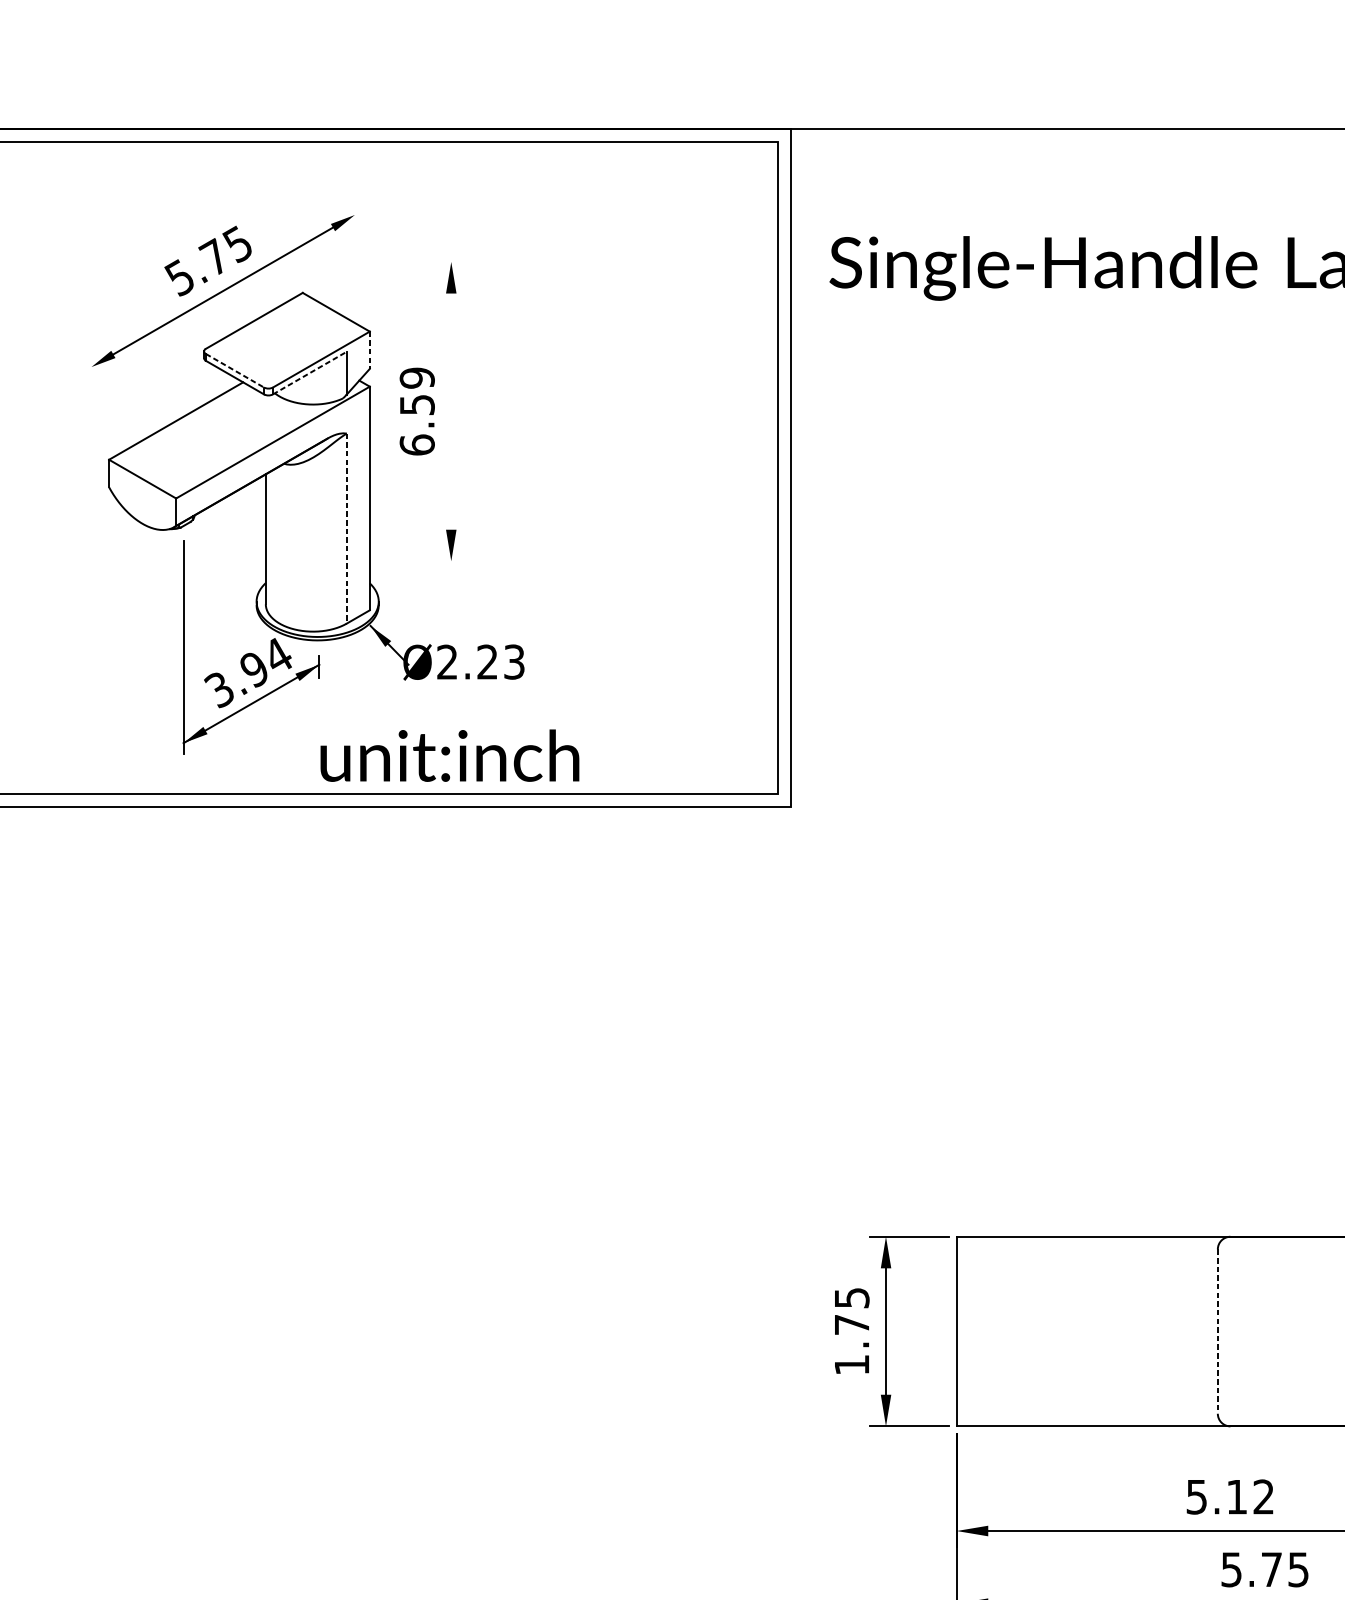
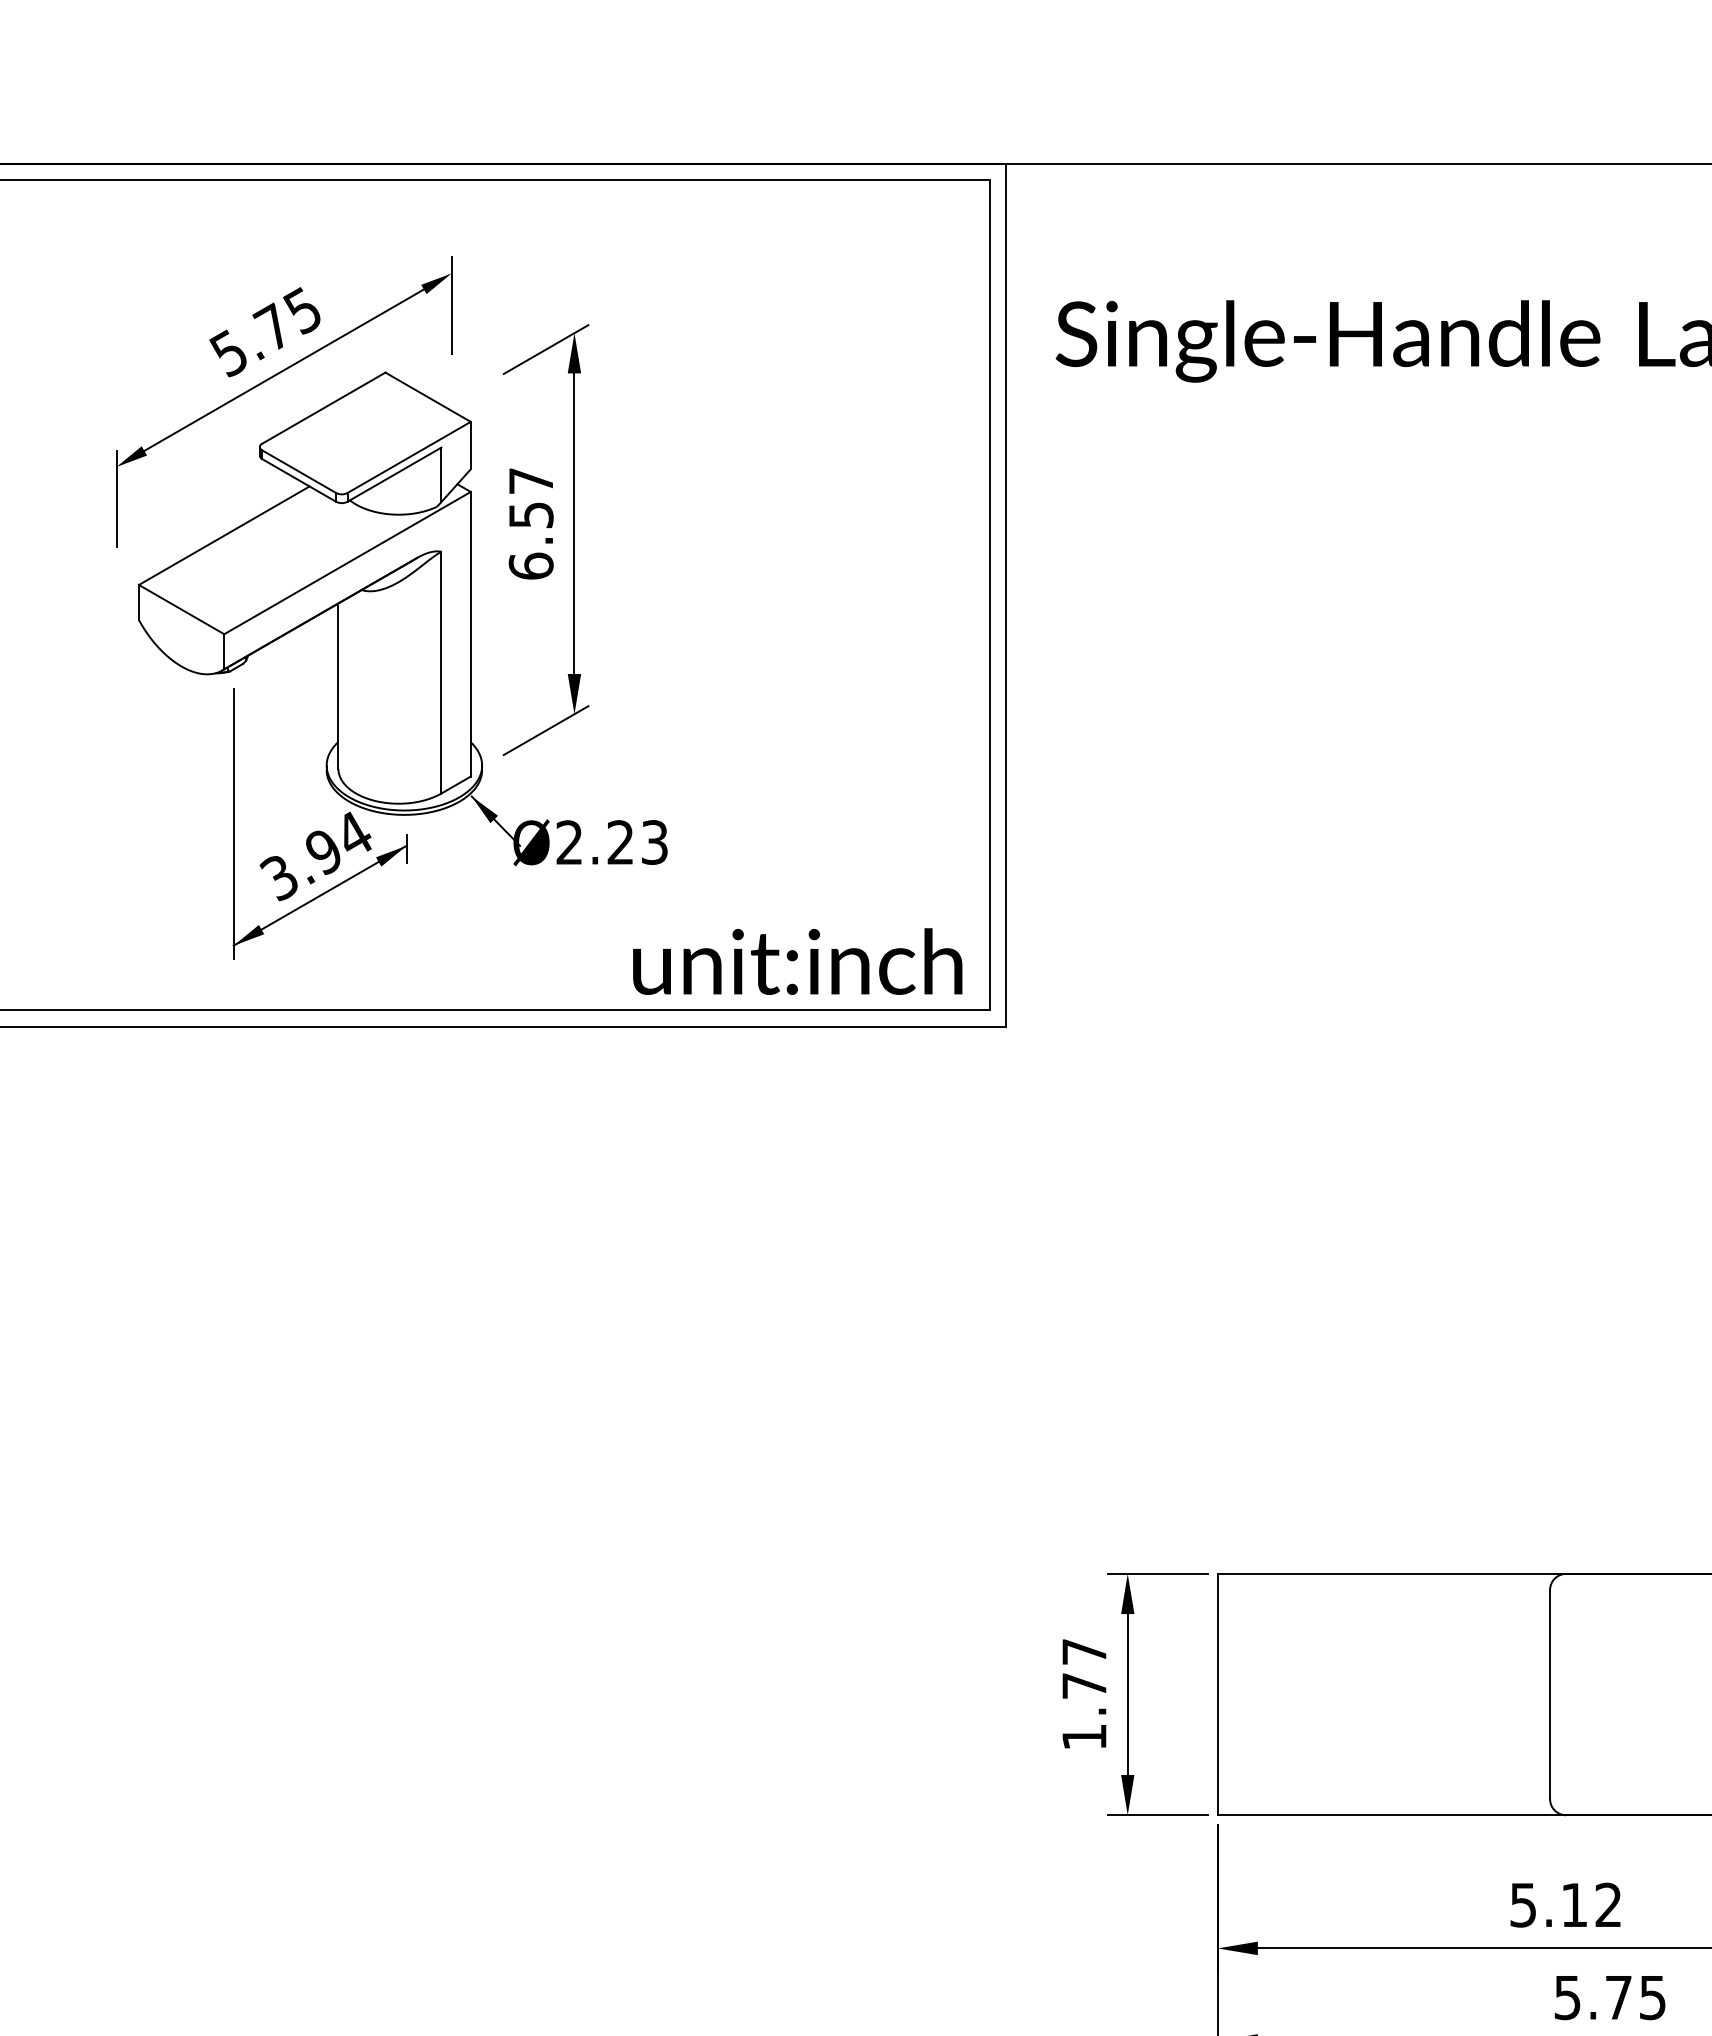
line: (354, 240) -> (451, 305), added
line: (428, 274) -> (545, 349), added
line: (369, 350) -> (470, 445), dashed -> solid
line: (235, 370) -> (299, 471), dashed -> solid
line: (309, 372) -> (394, 474), dashed -> solid
text: (416, 377) -> (530, 480), 6.59 -> 6.57
line: (91, 391) -> (116, 498), added
line: (451, 411) -> (574, 523), added
line: (346, 528) -> (441, 672), dashed -> solid
line: (428, 574) -> (545, 730), added
text: (449, 755) -> (797, 961), moved
text: (852, 1297) -> (1084, 1651), 1.75 -> 1.77
line: (1218, 1331) -> (1550, 1694), dashed -> solid

